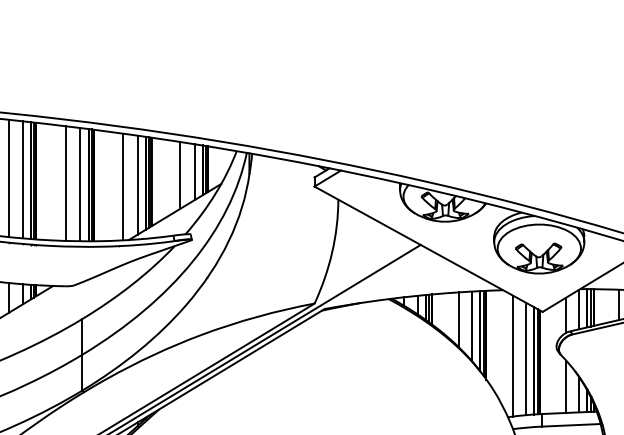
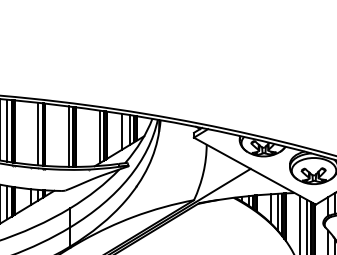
line: (8, 178) -> (30, 133), removed
line: (66, 182) -> (61, 135), removed
line: (122, 186) -> (91, 137), removed

